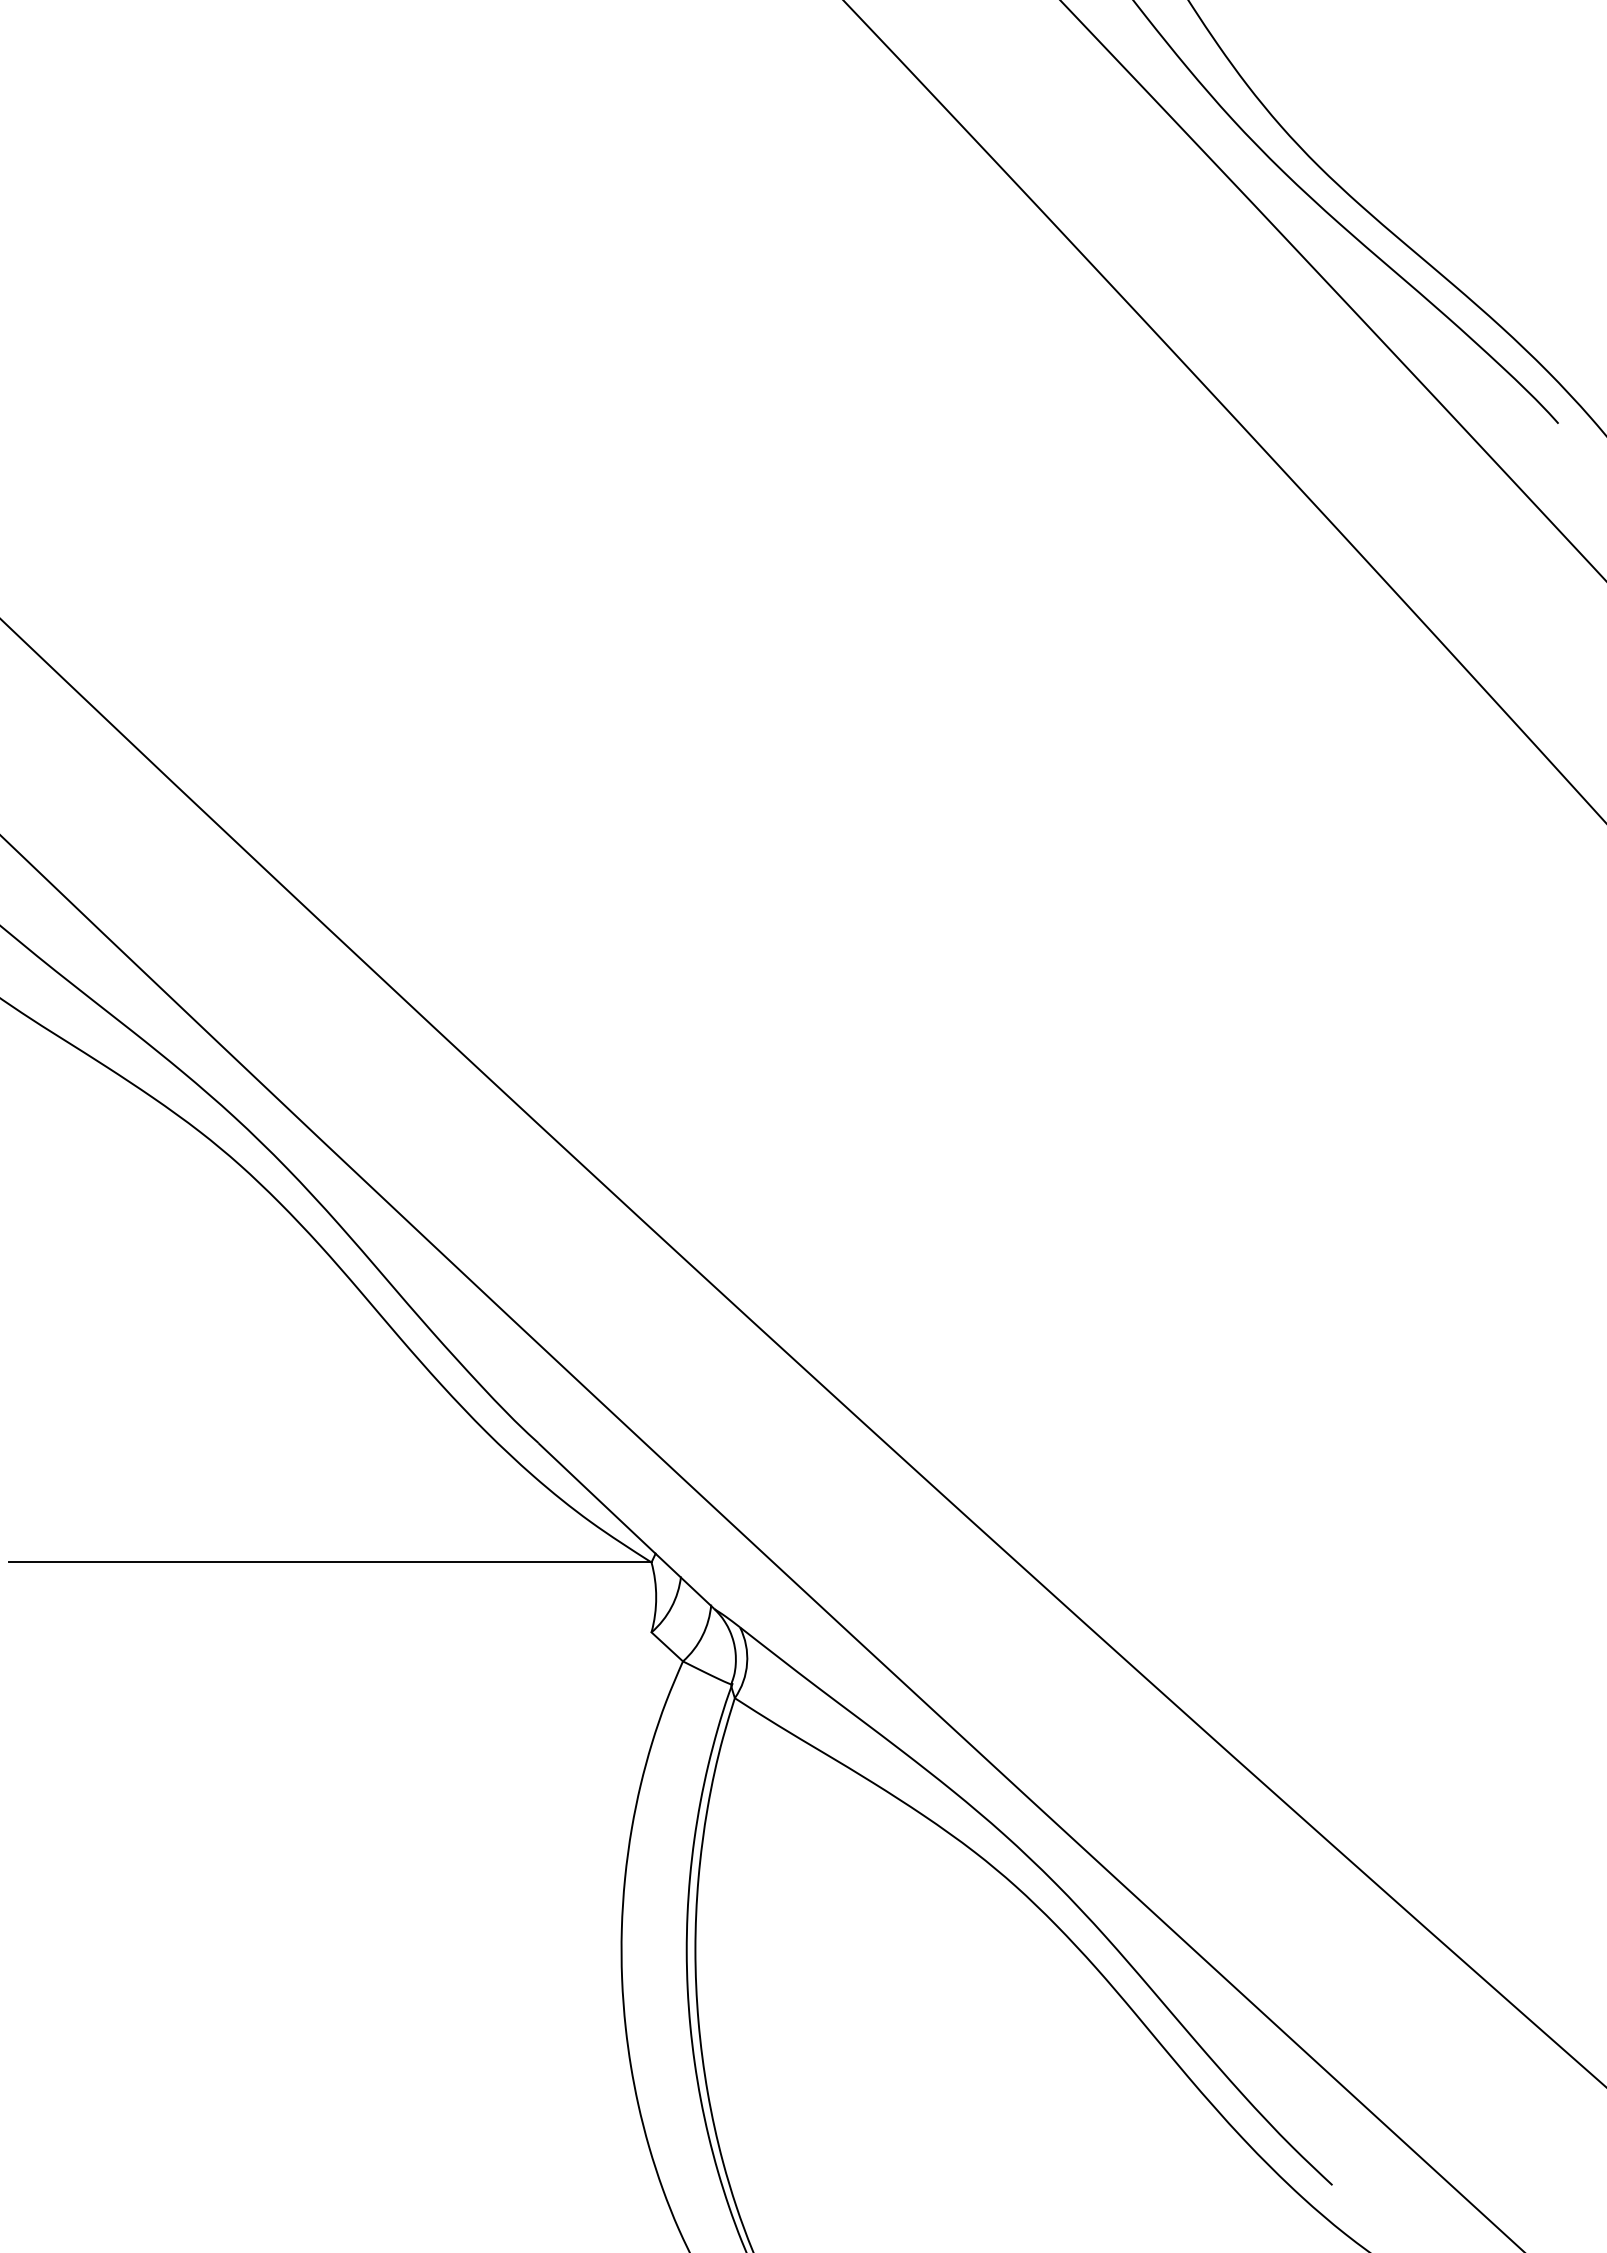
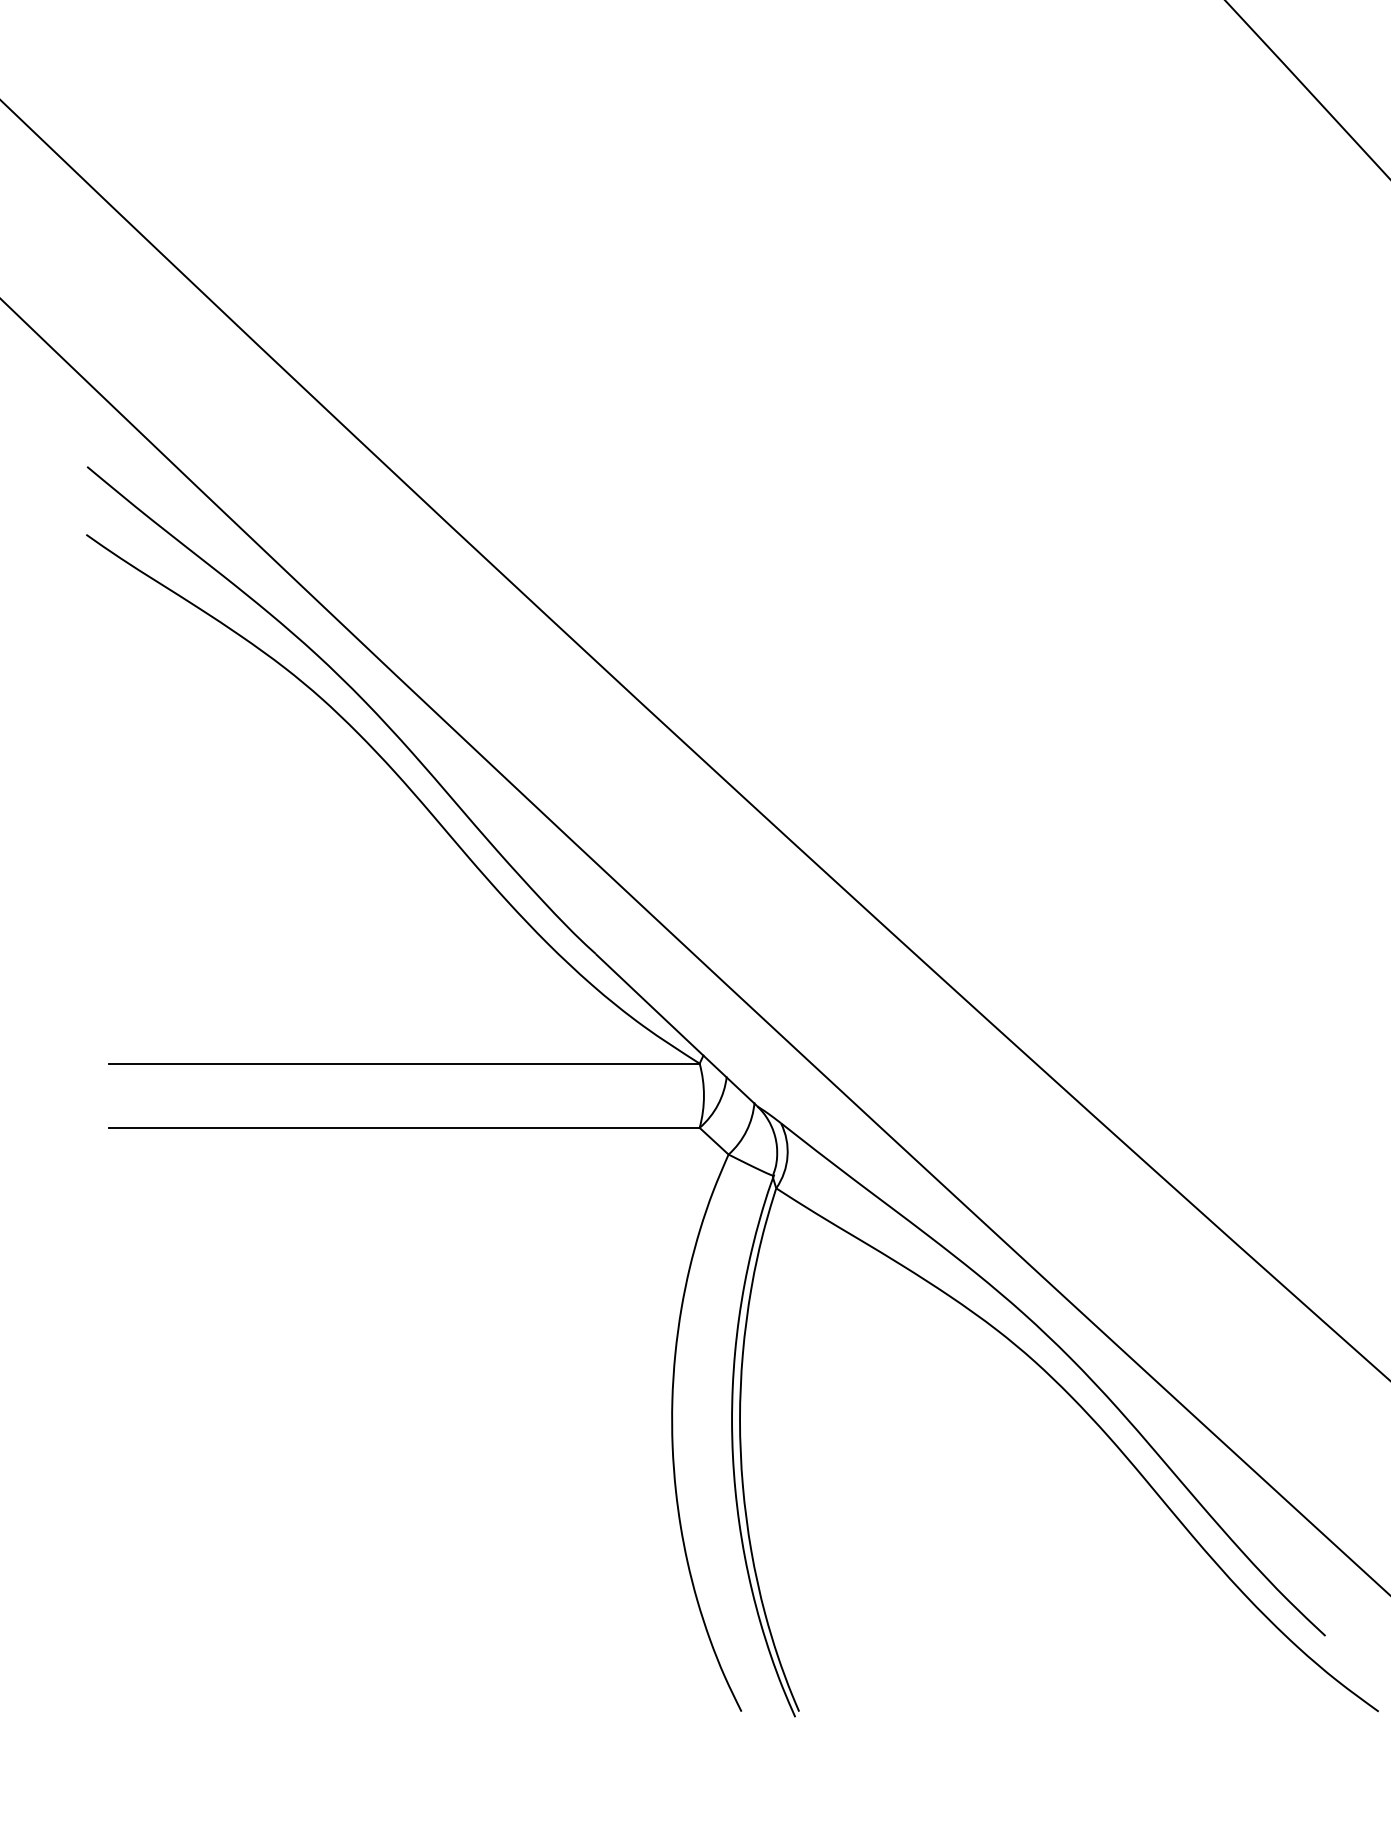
line: (329, 1632) -> (403, 1127), added

